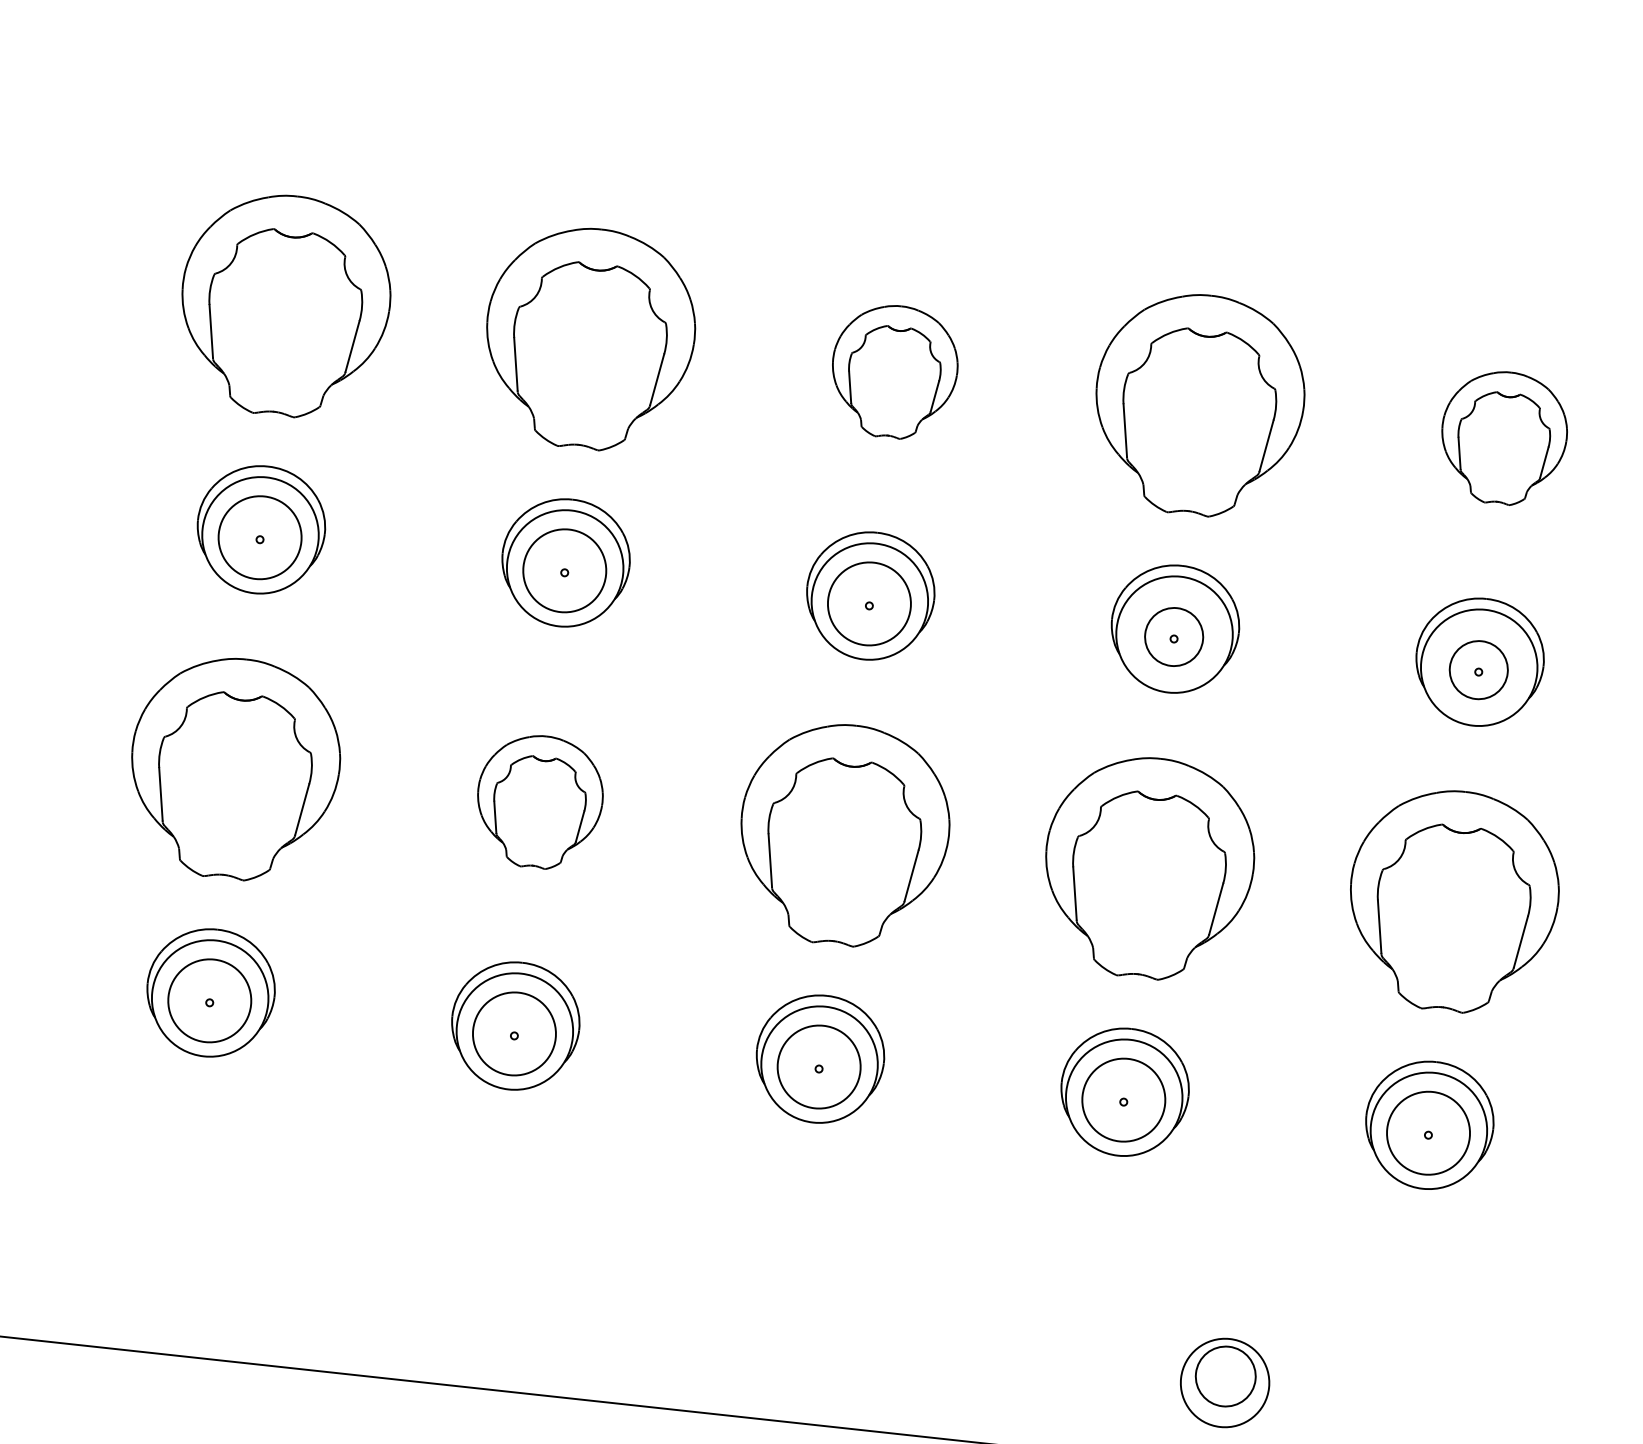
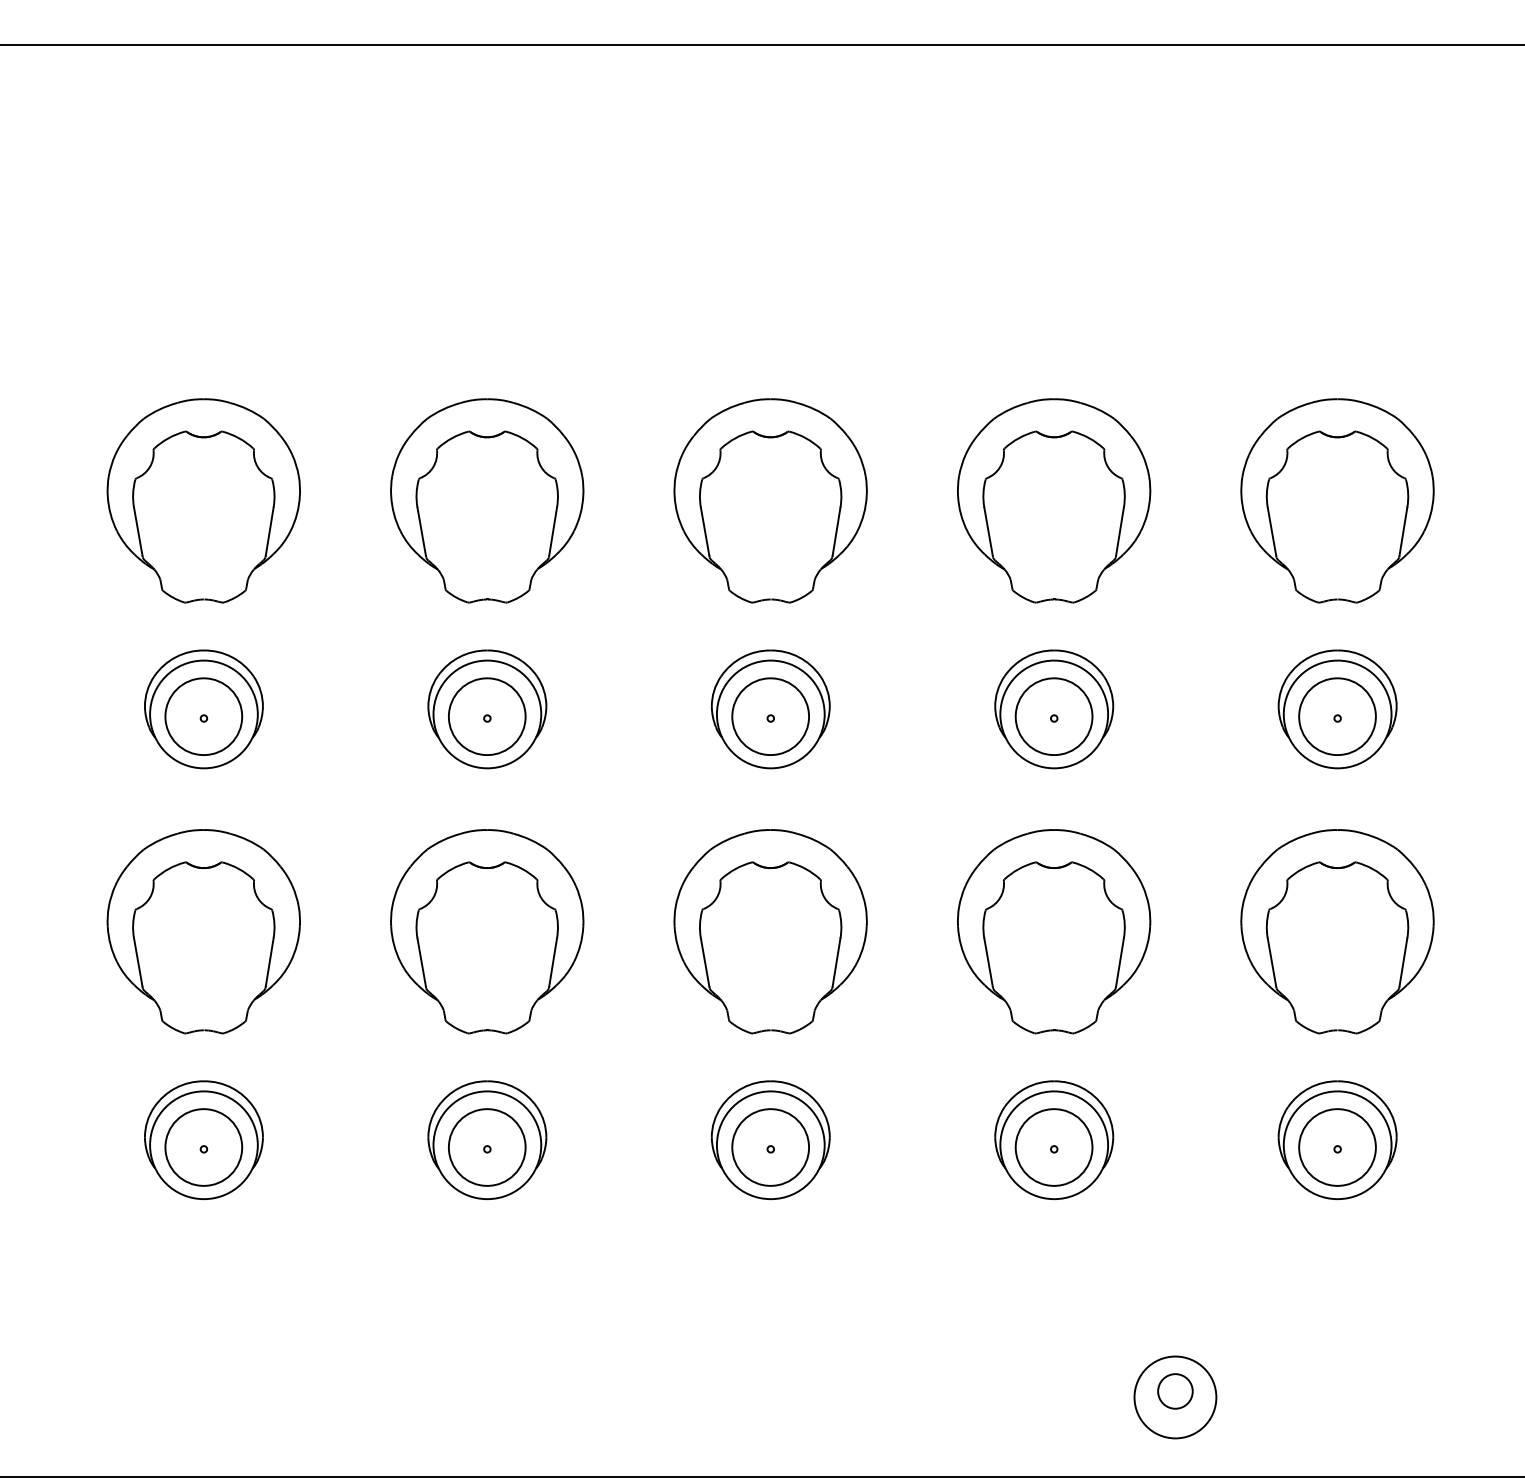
part: (894, 371) -> (770, 500), size x1.67
part: (1504, 437) -> (1337, 500), size x1.67
circle: (1173, 636) -> (1053, 716), size x1.43
circle: (1478, 669) -> (1337, 716), size x1.43
part: (539, 801) -> (487, 931), size x1.67
circle: (1225, 1376) -> (1175, 1391), size x0.62

